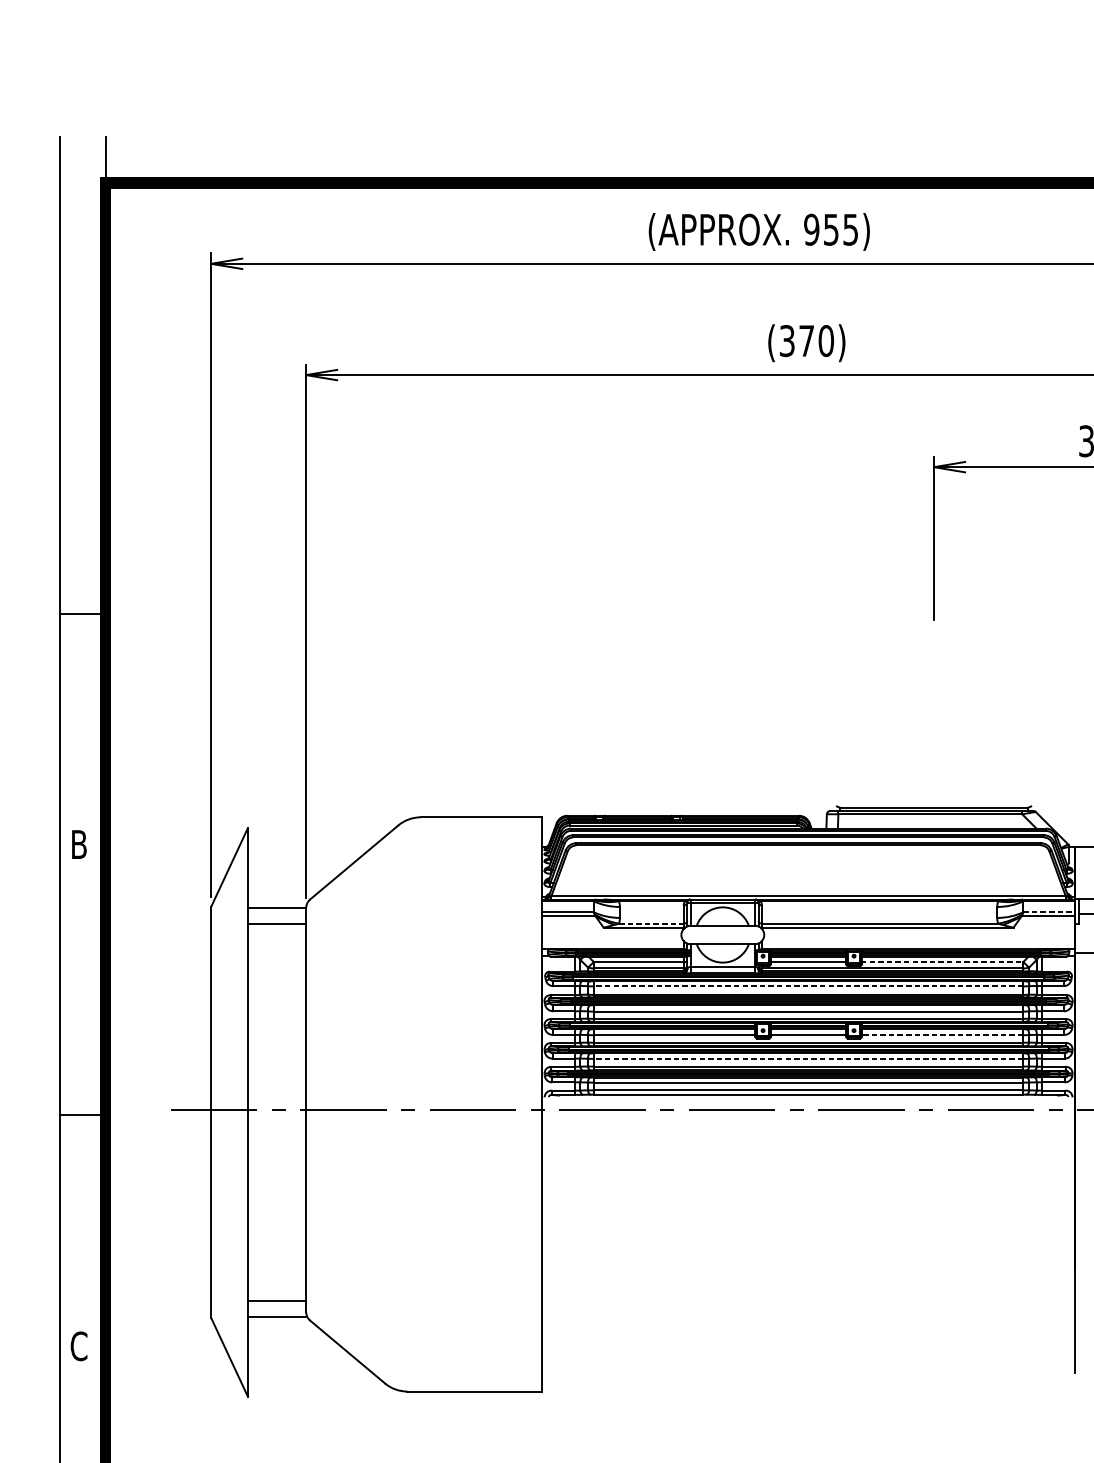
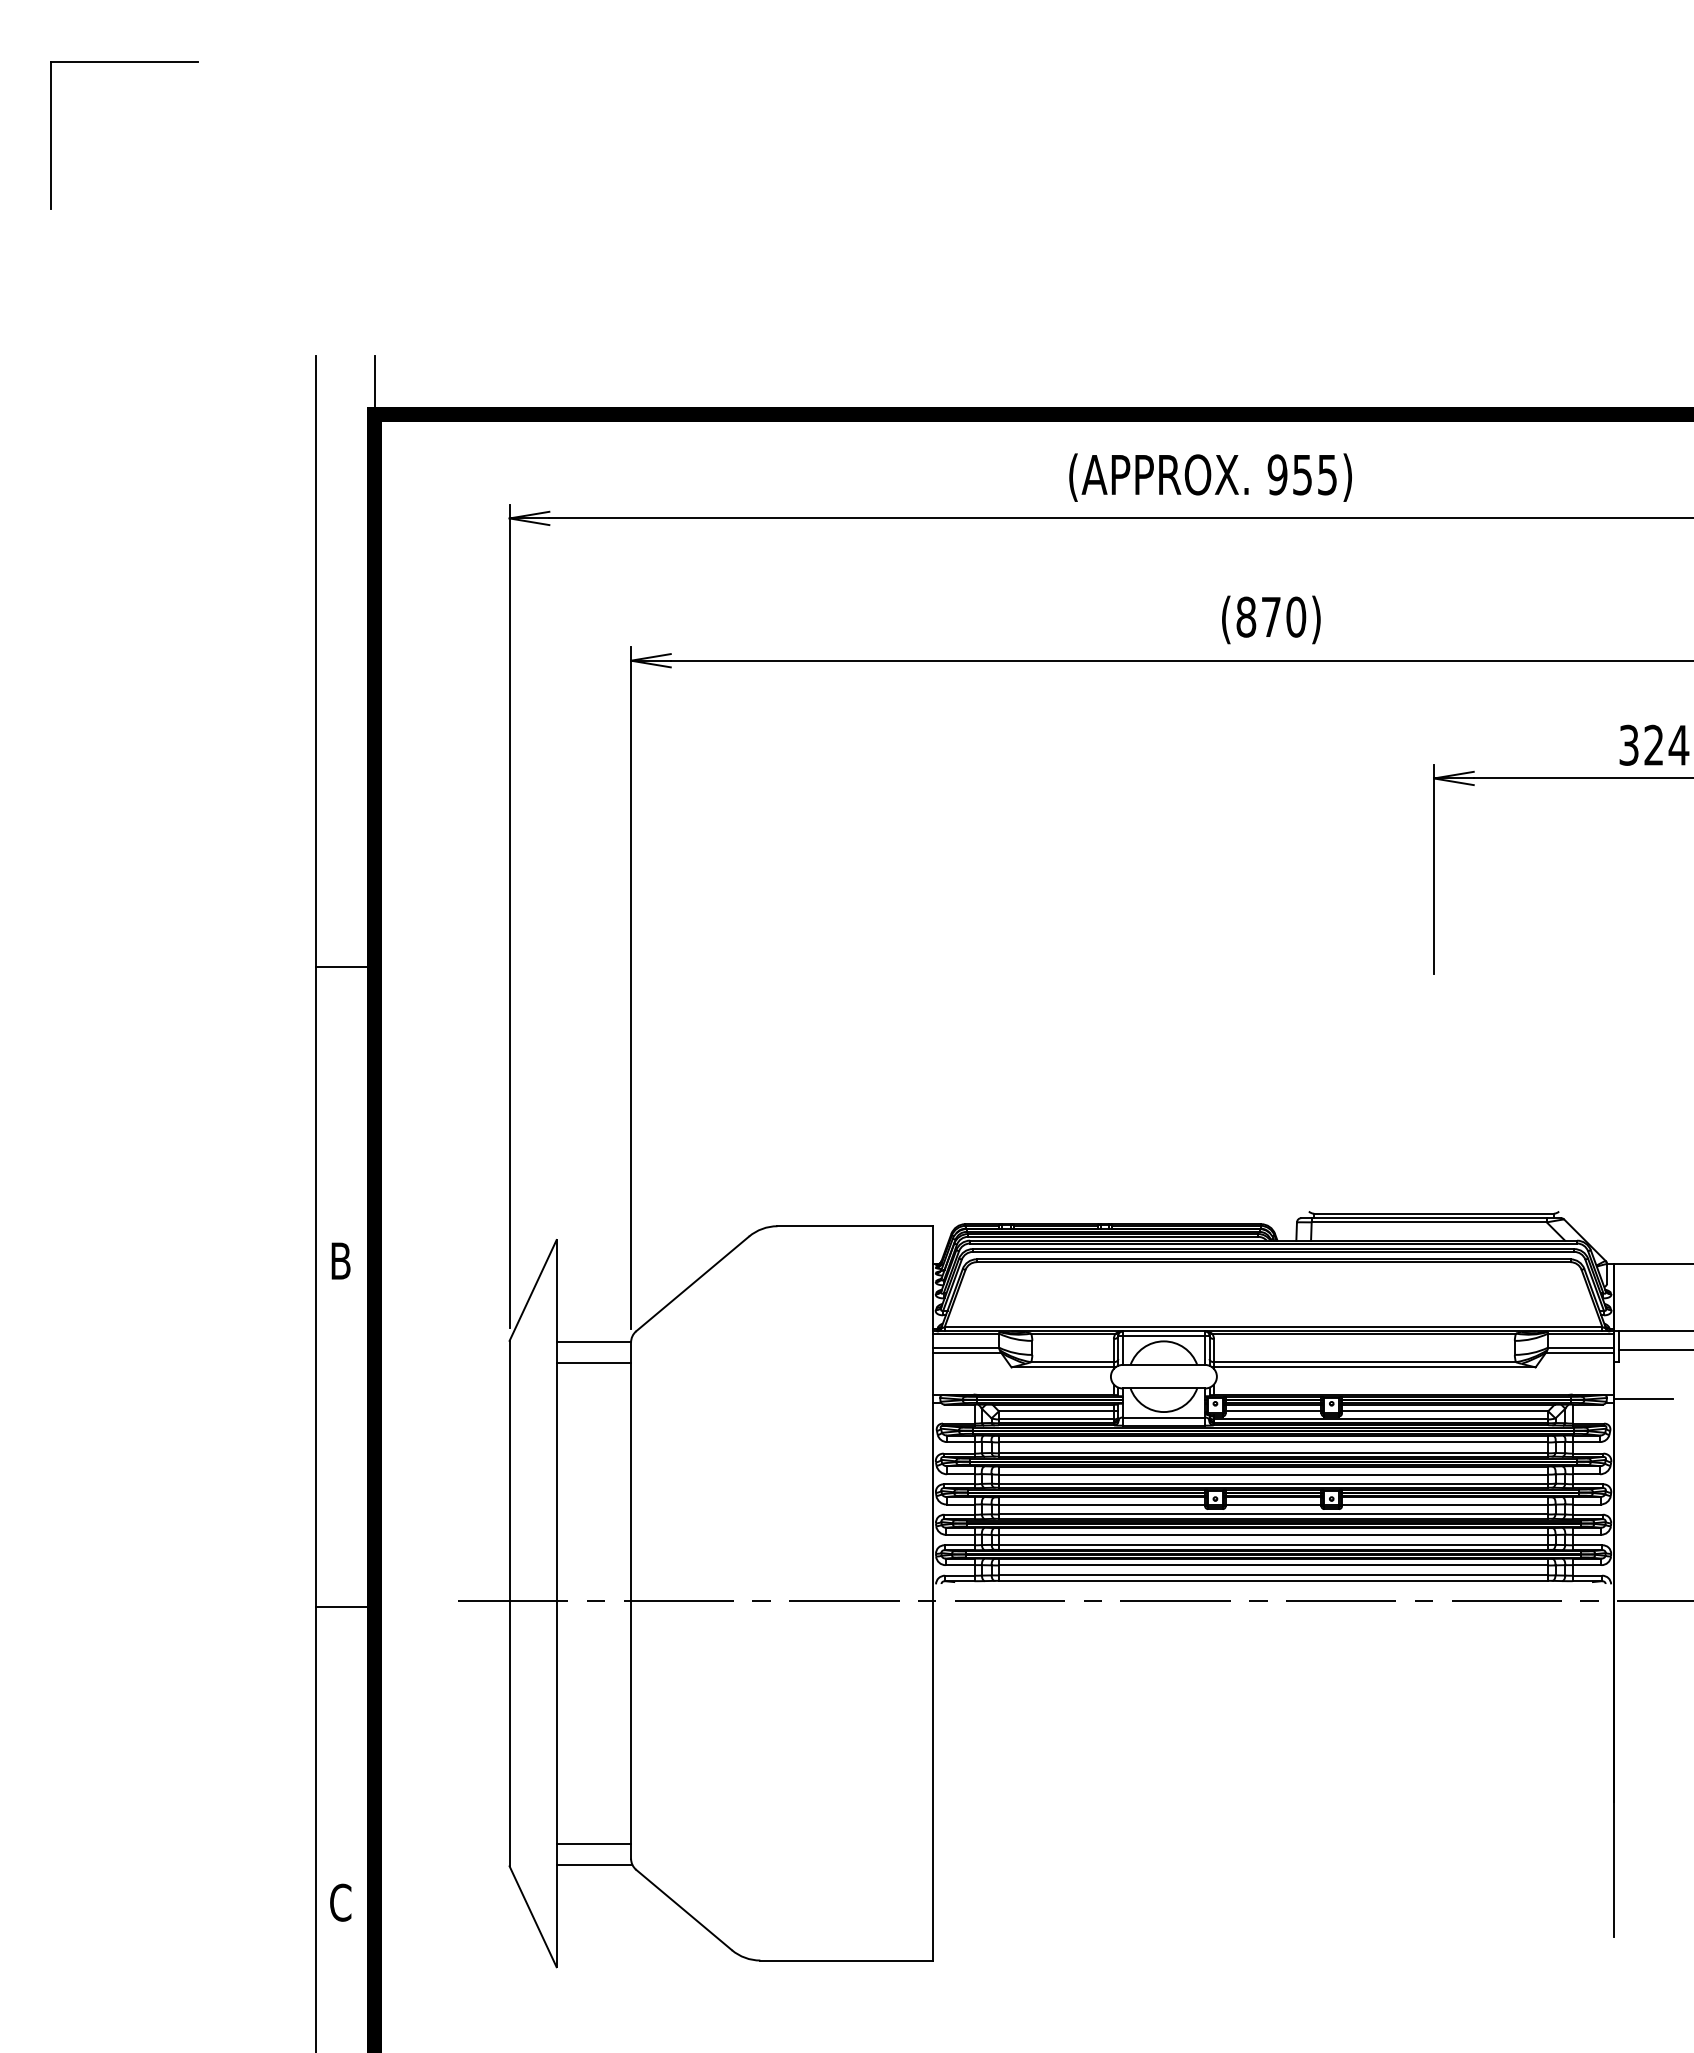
text: (787, 340) -> (1246, 616), (370) -> (870)
line: (1049, 912) -> (1581, 1347), dashed -> solid
line: (652, 923) -> (1073, 1362), dashed -> solid
line: (942, 962) -> (1444, 1411), dashed -> solid
line: (808, 986) -> (1273, 1442), dashed -> solid
line: (942, 1034) -> (1444, 1504), dashed -> solid
line: (808, 1059) -> (1273, 1535), dashed -> solid

